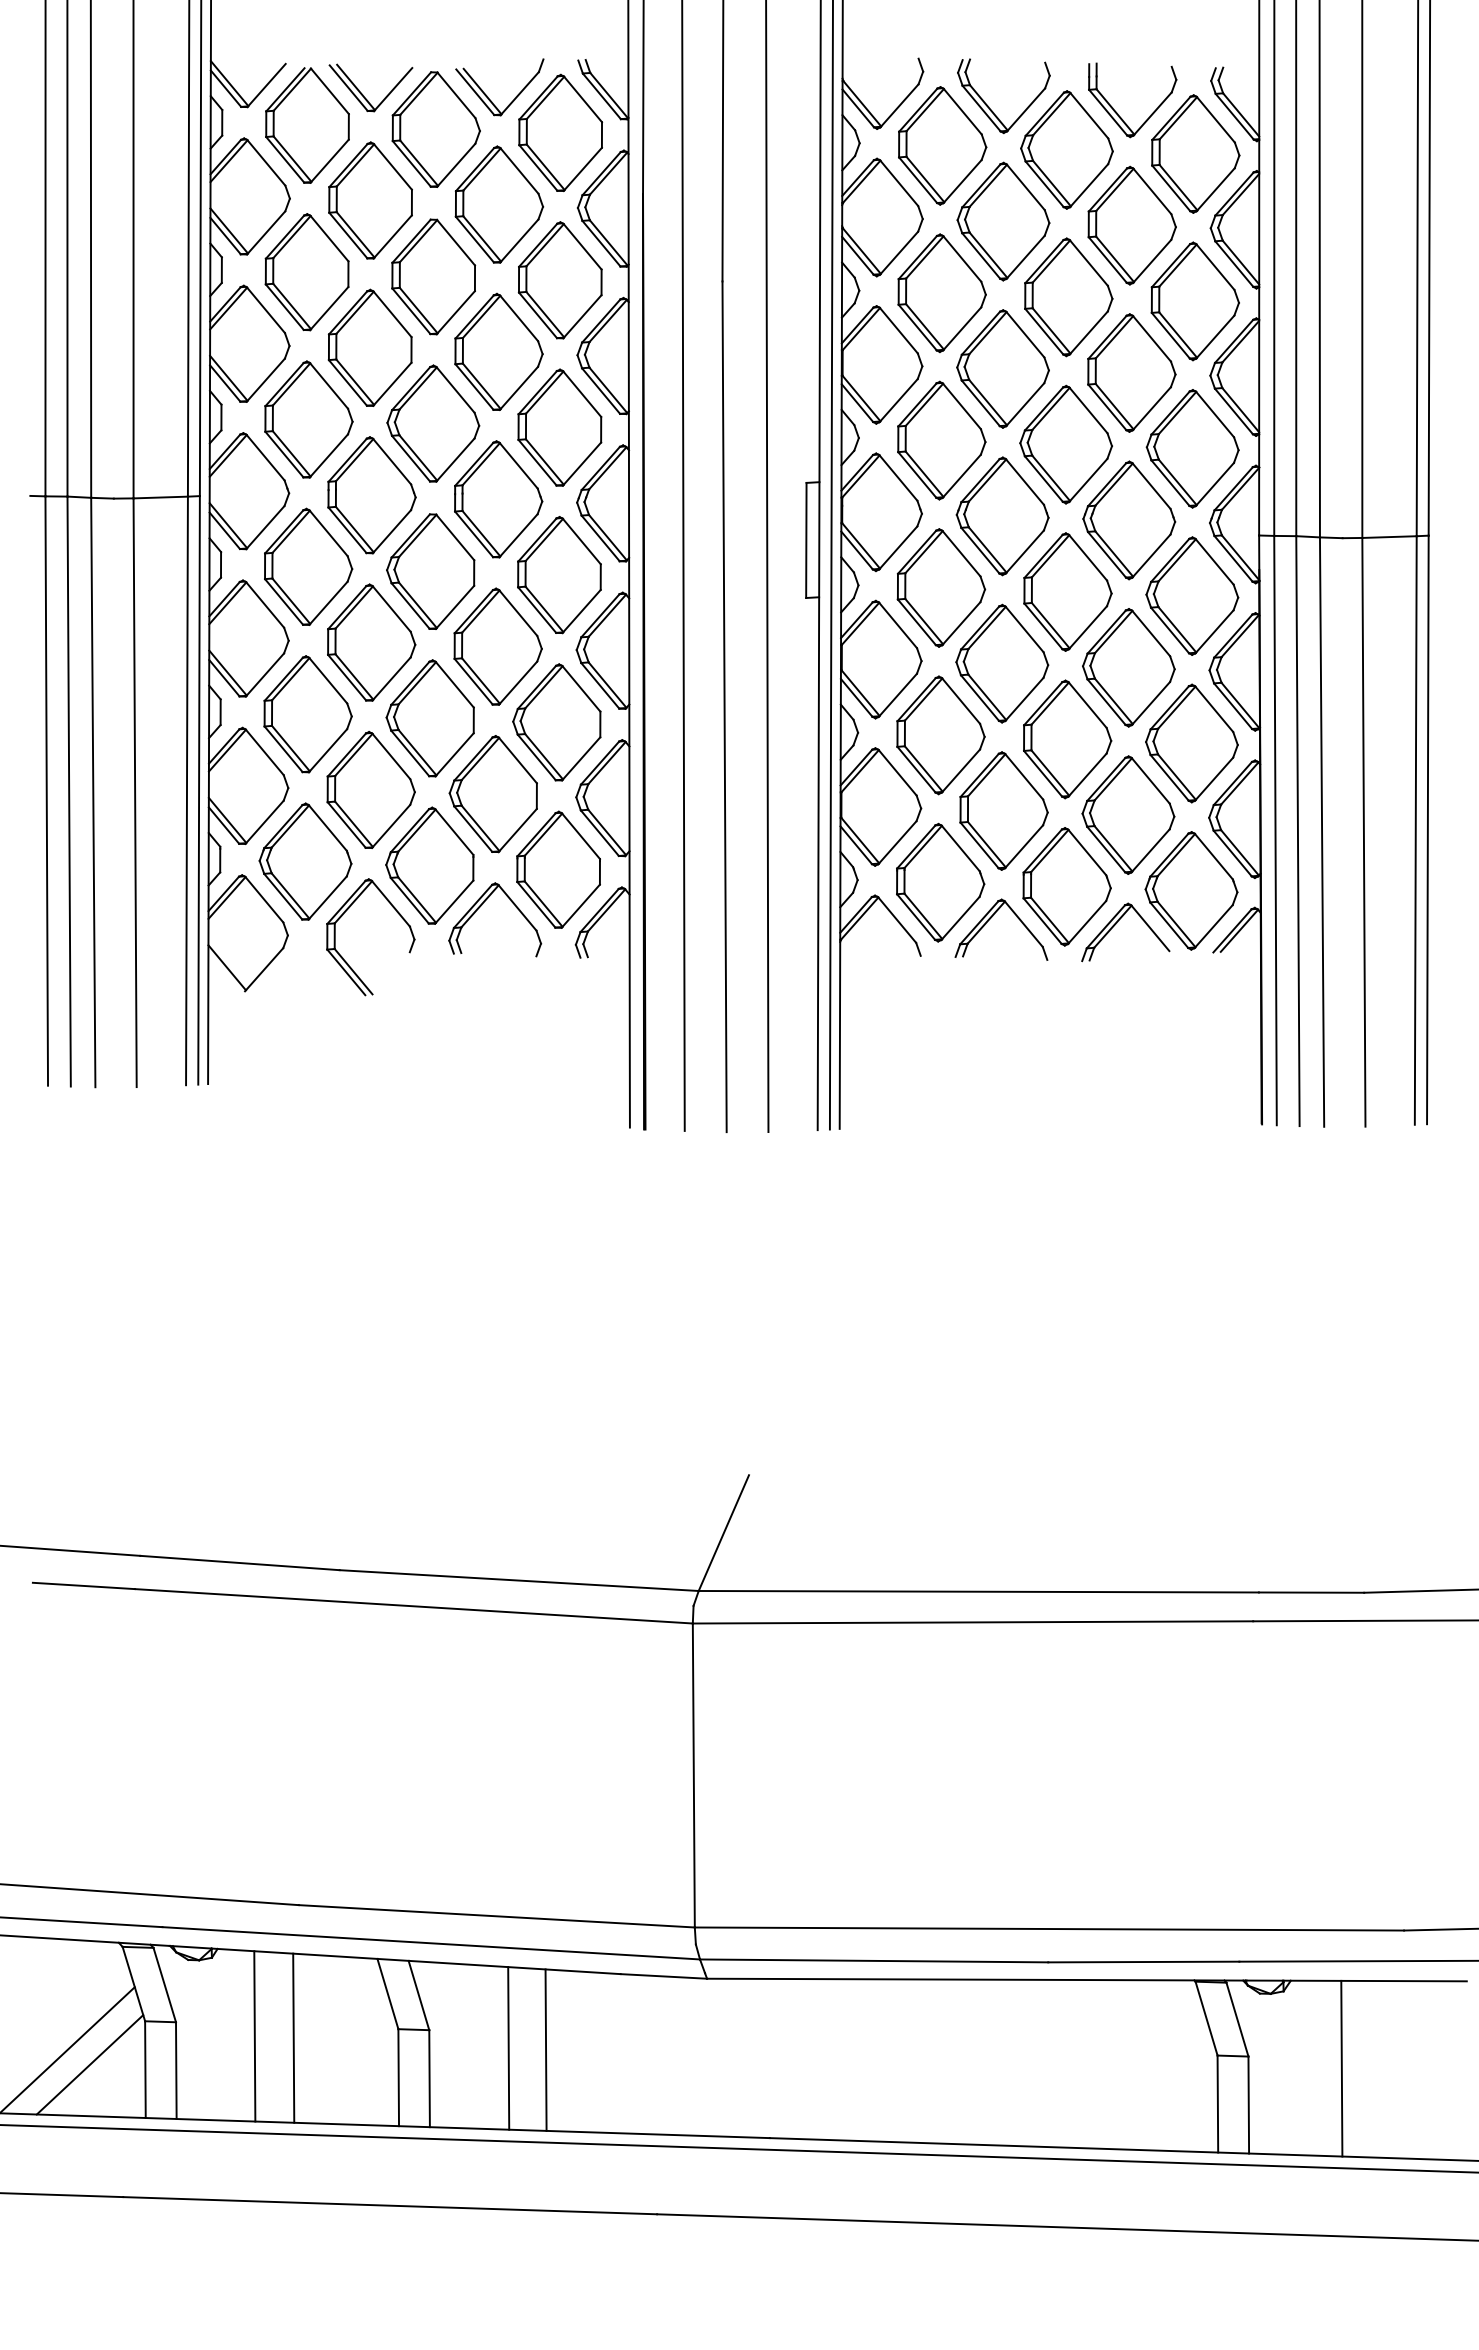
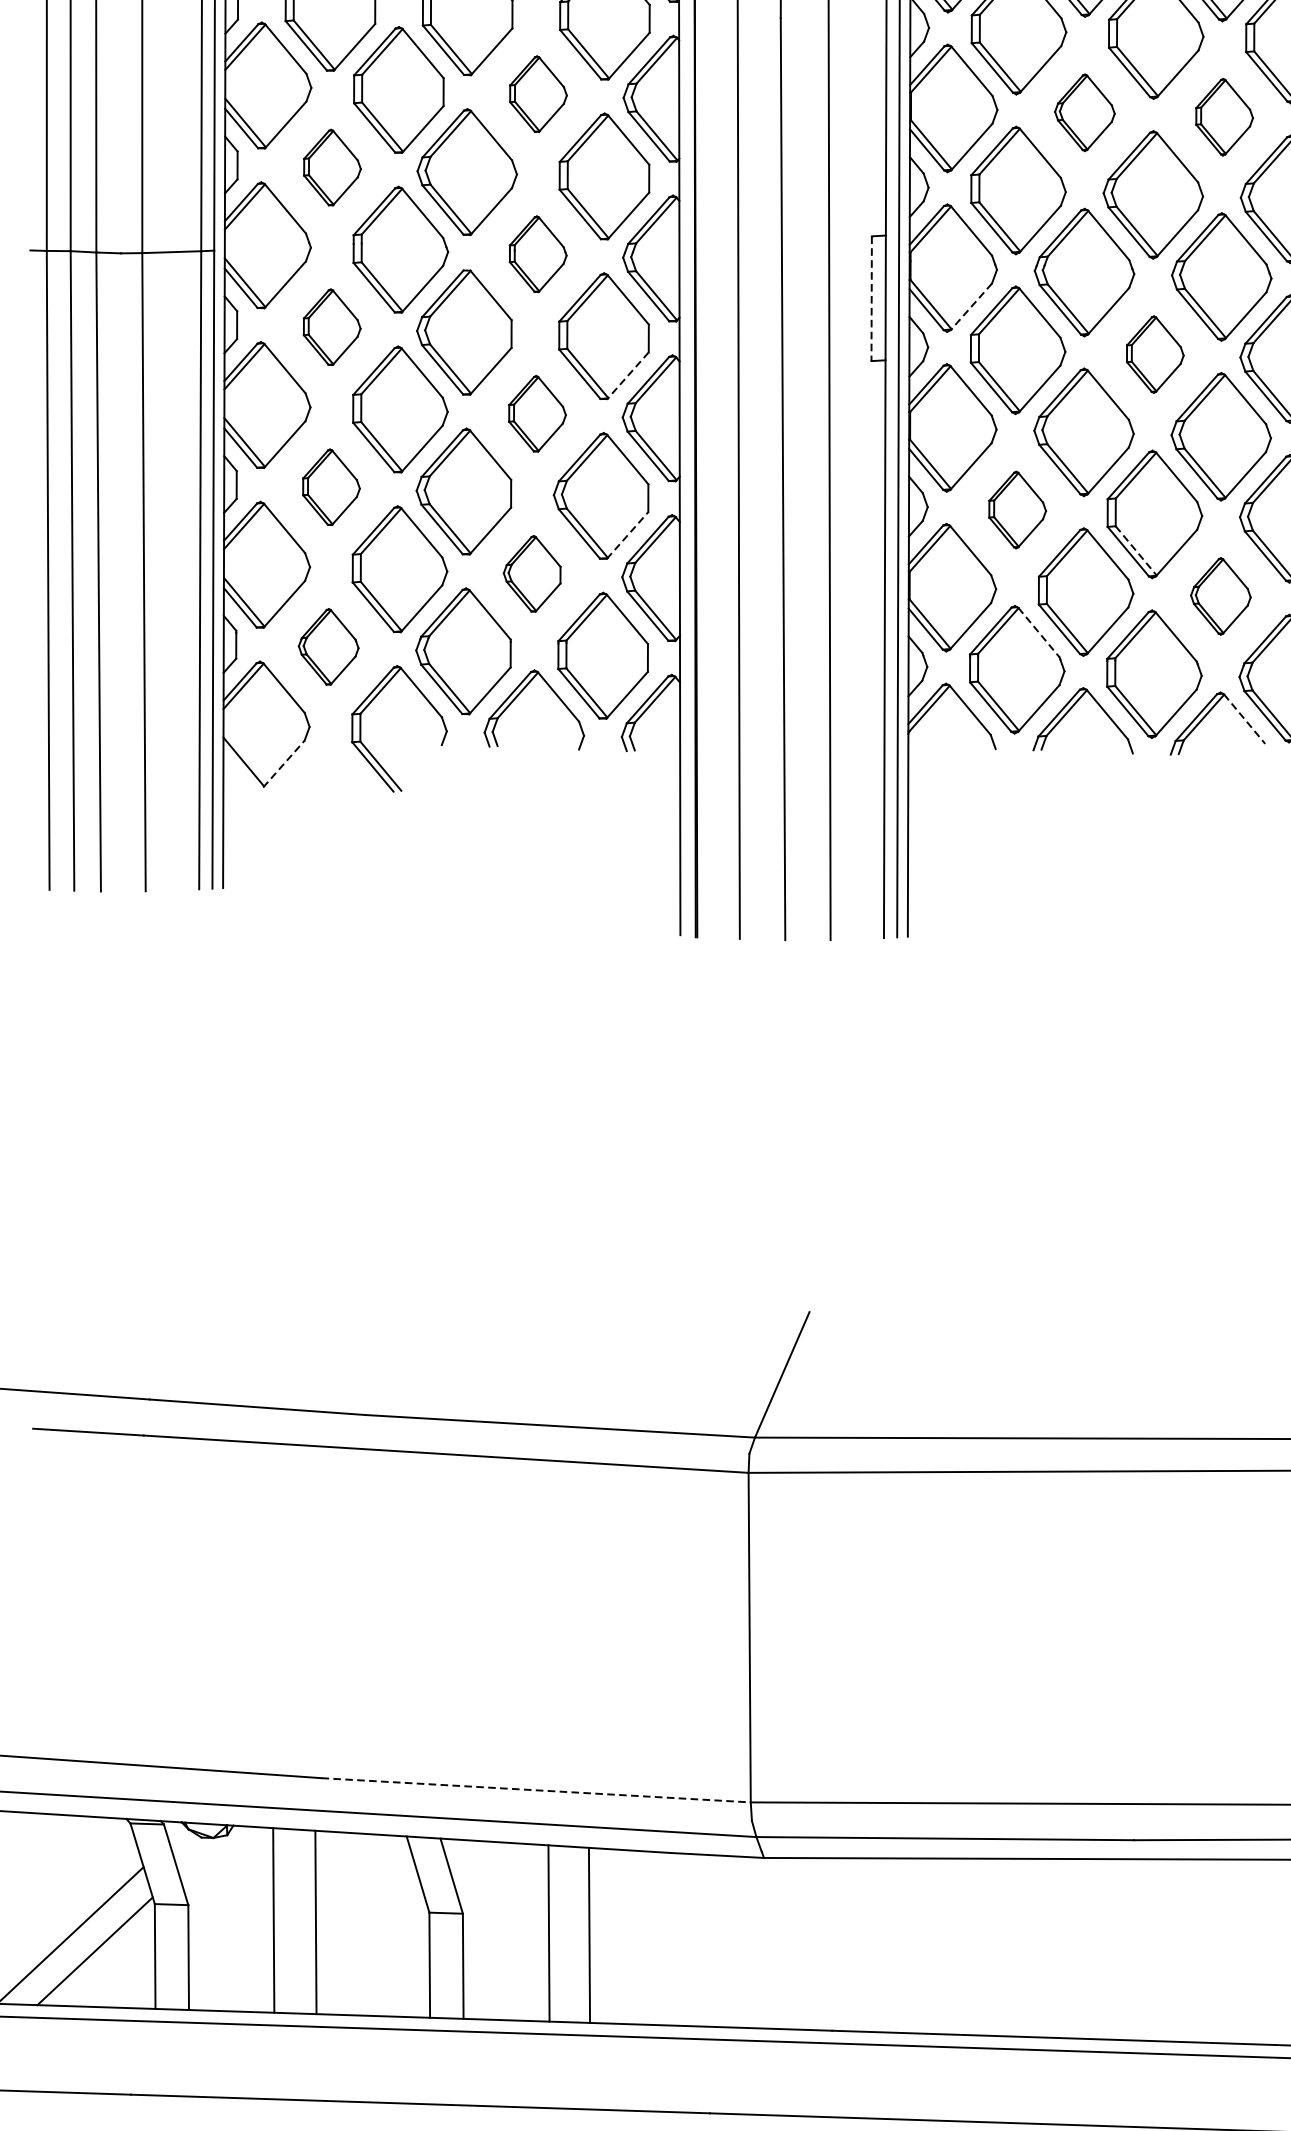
part: (498, 351) -> (537, 93), size x0.6
part: (1002, 368) -> (1084, 112), size x0.6
part: (1131, 372) -> (1224, 116), size x0.6
part: (308, 419) -> (331, 167), size x0.6
part: (498, 499) -> (537, 254), size x0.6
line: (806, 540) -> (871, 298), solid -> dashed
line: (898, 548) -> (971, 307), solid -> dashed
part: (308, 566) -> (331, 326), size x0.6
part: (1067, 591) -> (1154, 354), size x0.6
line: (581, 611) -> (627, 375), solid -> dashed
part: (497, 646) -> (536, 413), size x0.6
part: (307, 714) -> (330, 487), size x0.6
part: (940, 735) -> (1017, 510), size x0.6
line: (581, 758) -> (627, 535), solid -> dashed
line: (1050, 773) -> (1136, 551), solid -> dashed
part: (492, 794) -> (531, 574), size x0.6
part: (1128, 814) -> (1220, 595), size x0.6
line: (960, 848) -> (1038, 632), solid -> dashed
part: (305, 861) -> (328, 646), size x0.6
line: (1150, 928) -> (1244, 719), solid -> dashed
line: (264, 969) -> (284, 763), solid -> dashed
line: (497, 1916) -> (536, 1790), solid -> dashed

